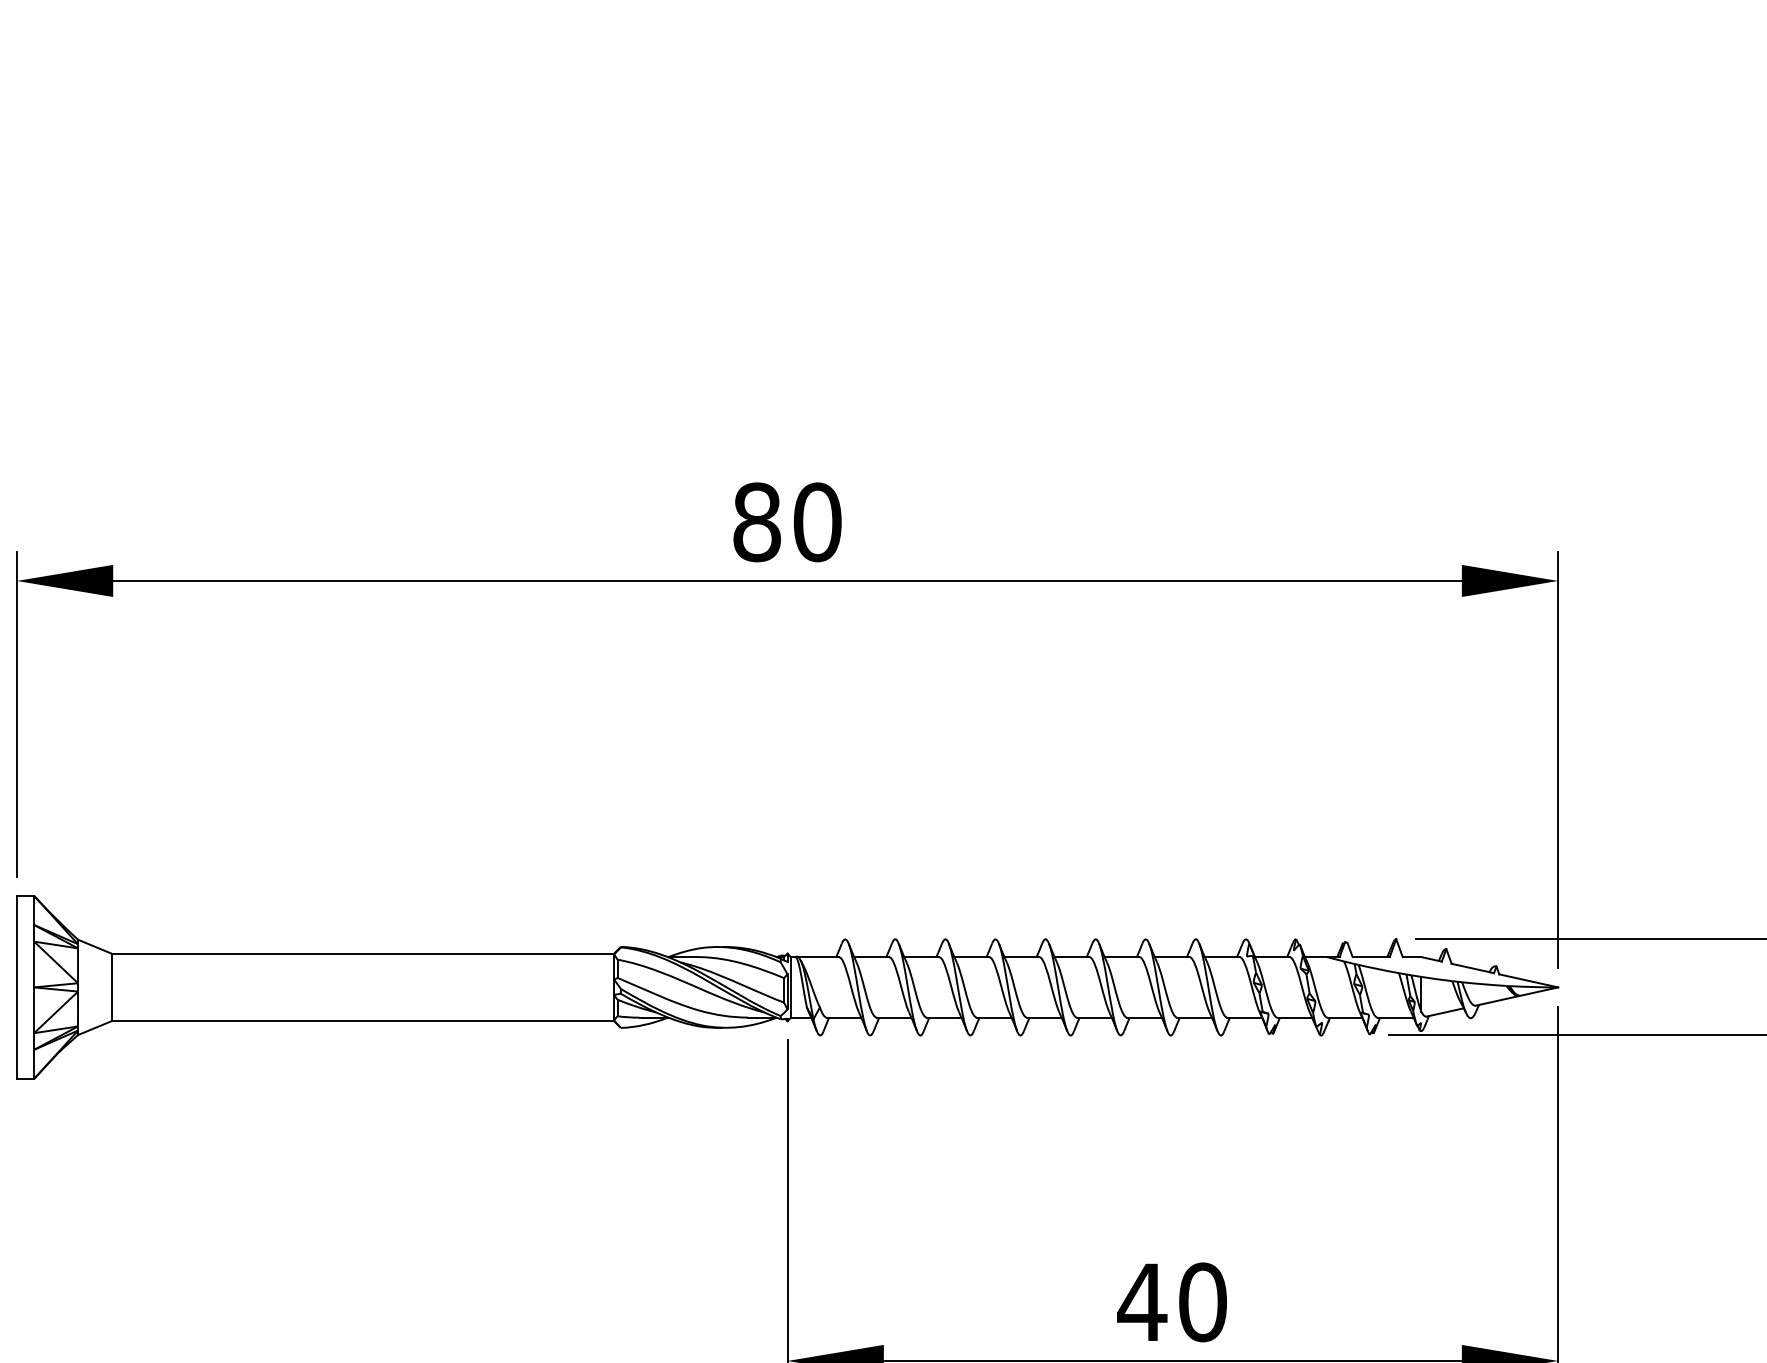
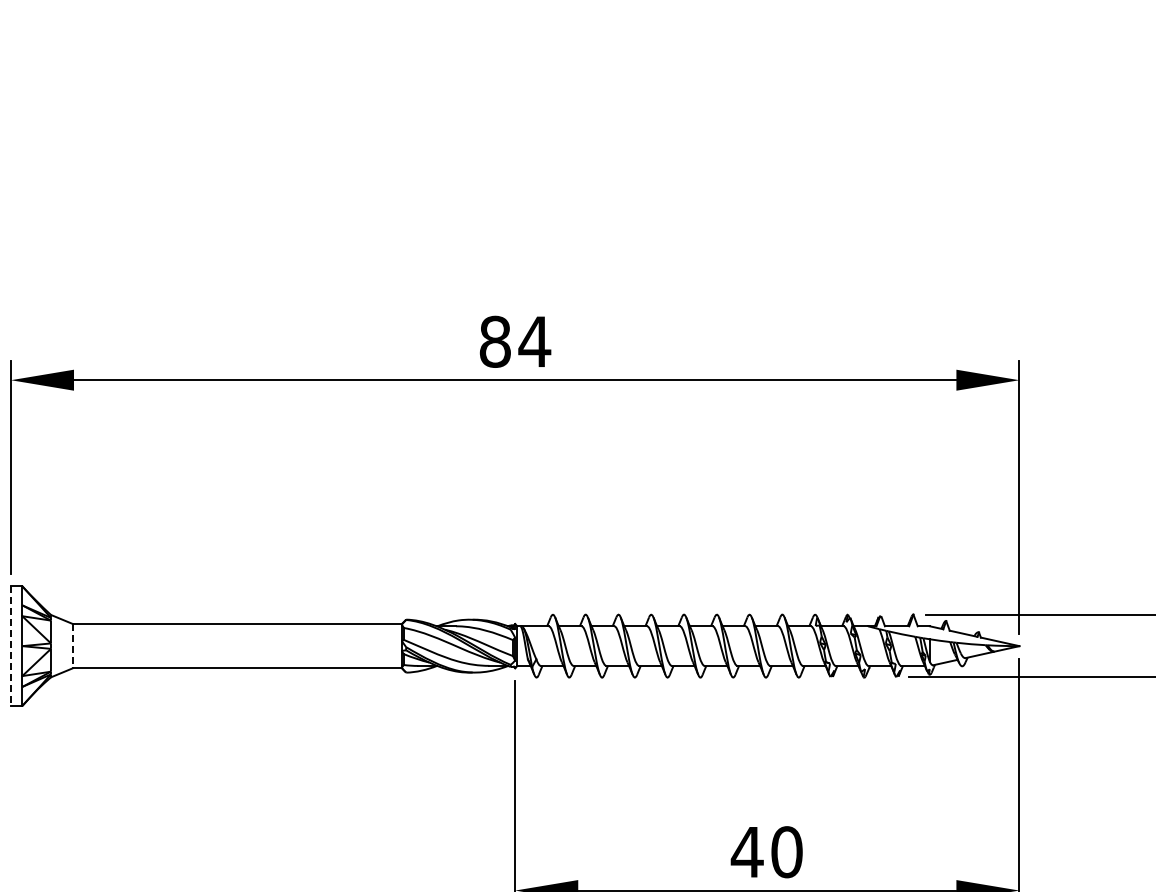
text: (817, 521) -> (534, 341), 80 -> 84
line: (16, 987) -> (10, 646), solid -> dashed
line: (112, 987) -> (73, 646), solid -> dashed

